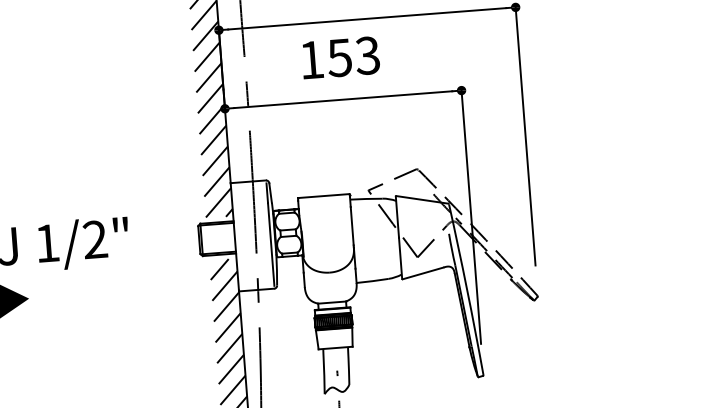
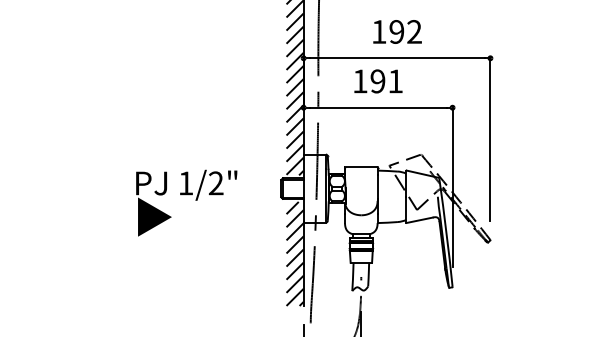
text: (353, 56) -> (386, 81), 153 -> 191
hatch: (333, 320) -> (361, 245), removed

